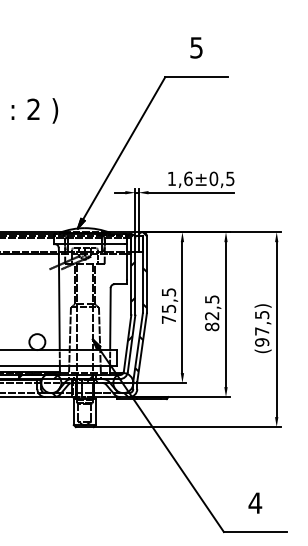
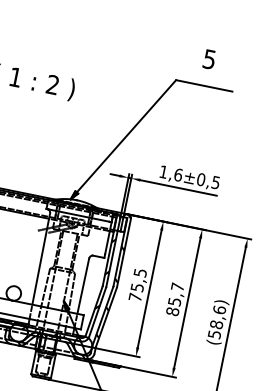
text: (212, 307) -> (176, 294), 82,5 -> 85,7
text: (262, 328) -> (217, 322), (97,5) -> (58,6)

